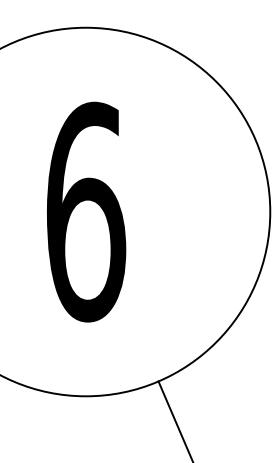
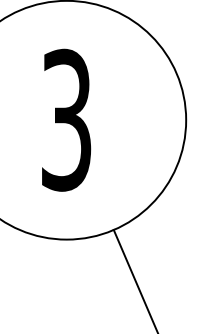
text: (85, 210) -> (66, 119), 6 -> 3

